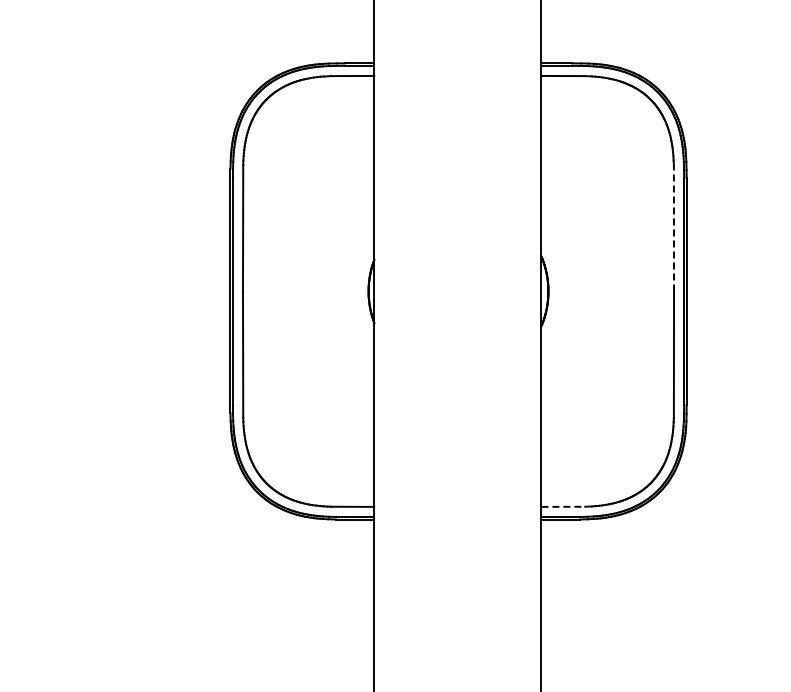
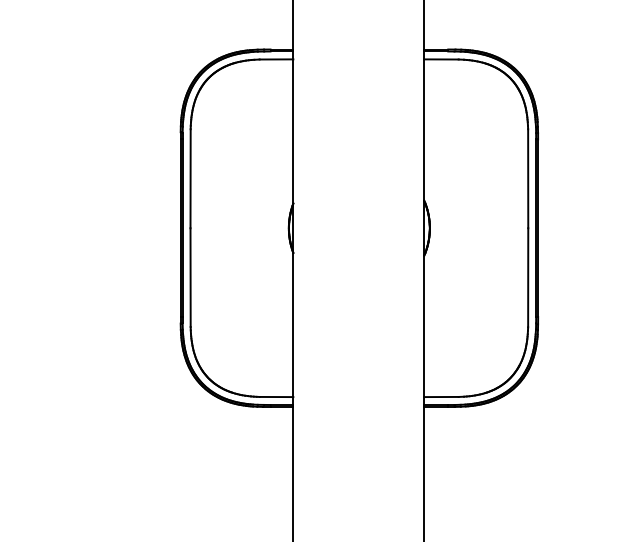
line: (673, 227) -> (527, 178), dashed -> solid
line: (563, 506) -> (441, 396), dashed -> solid

